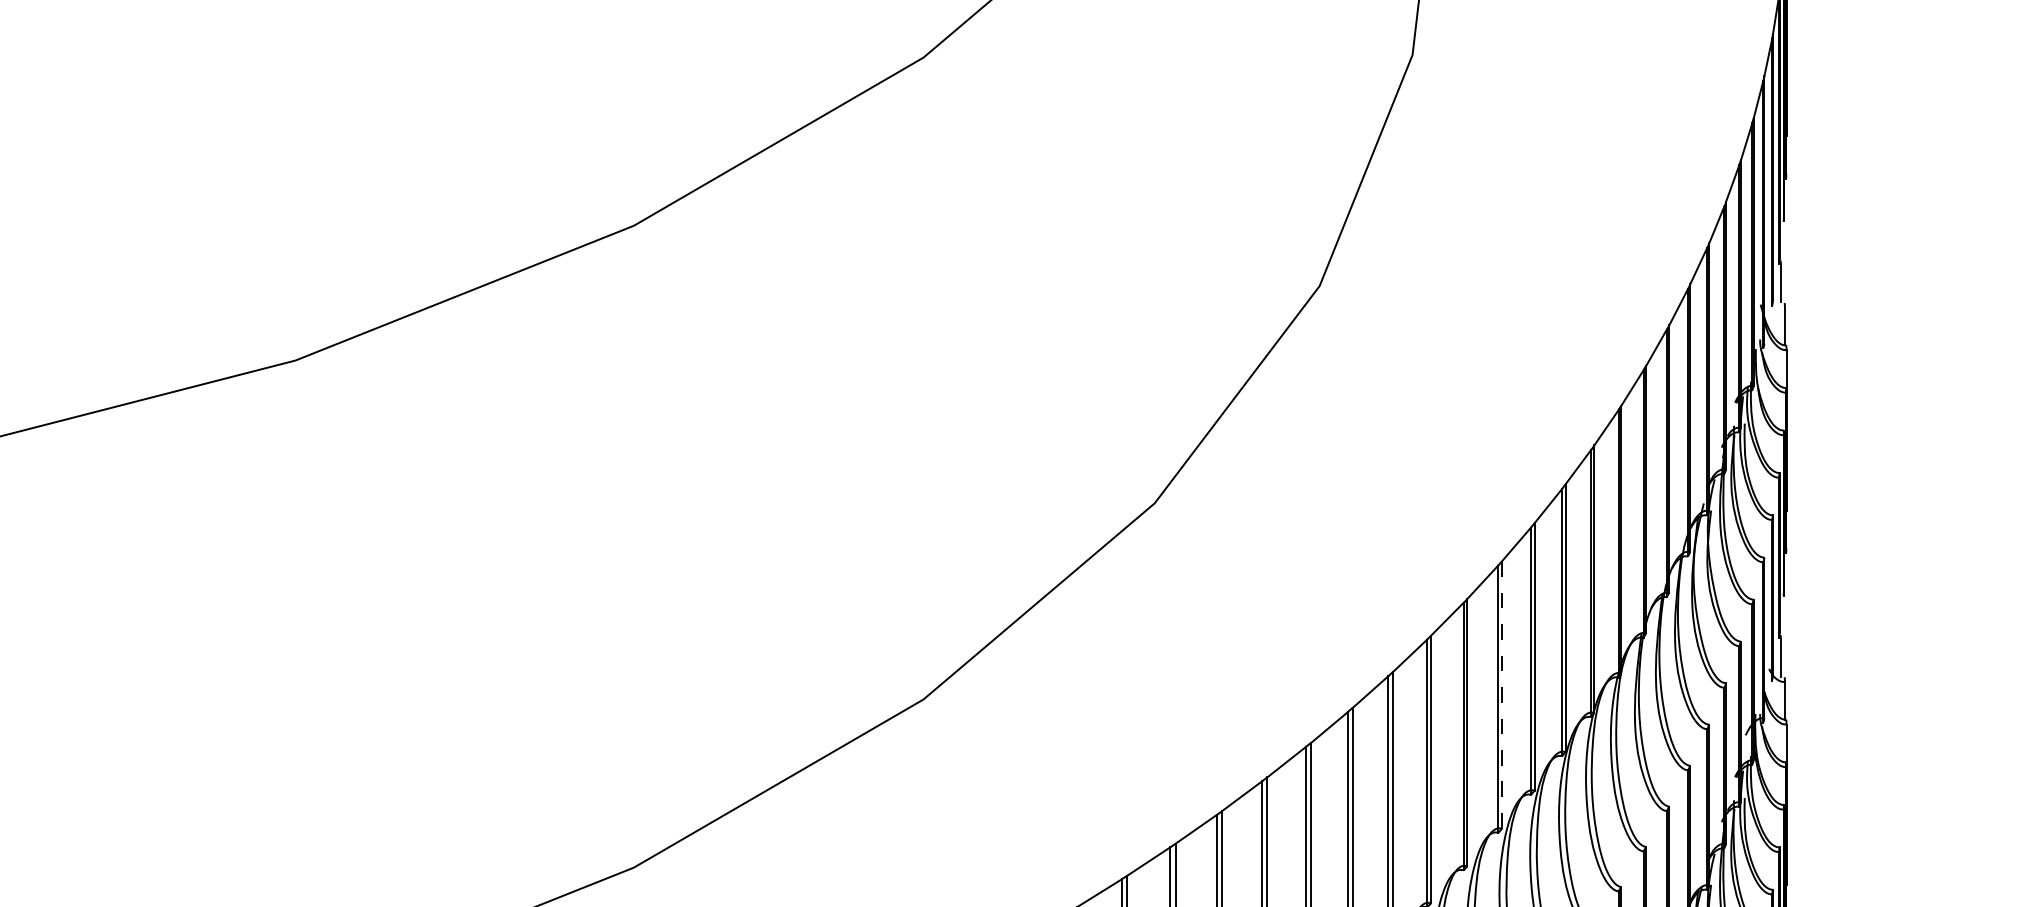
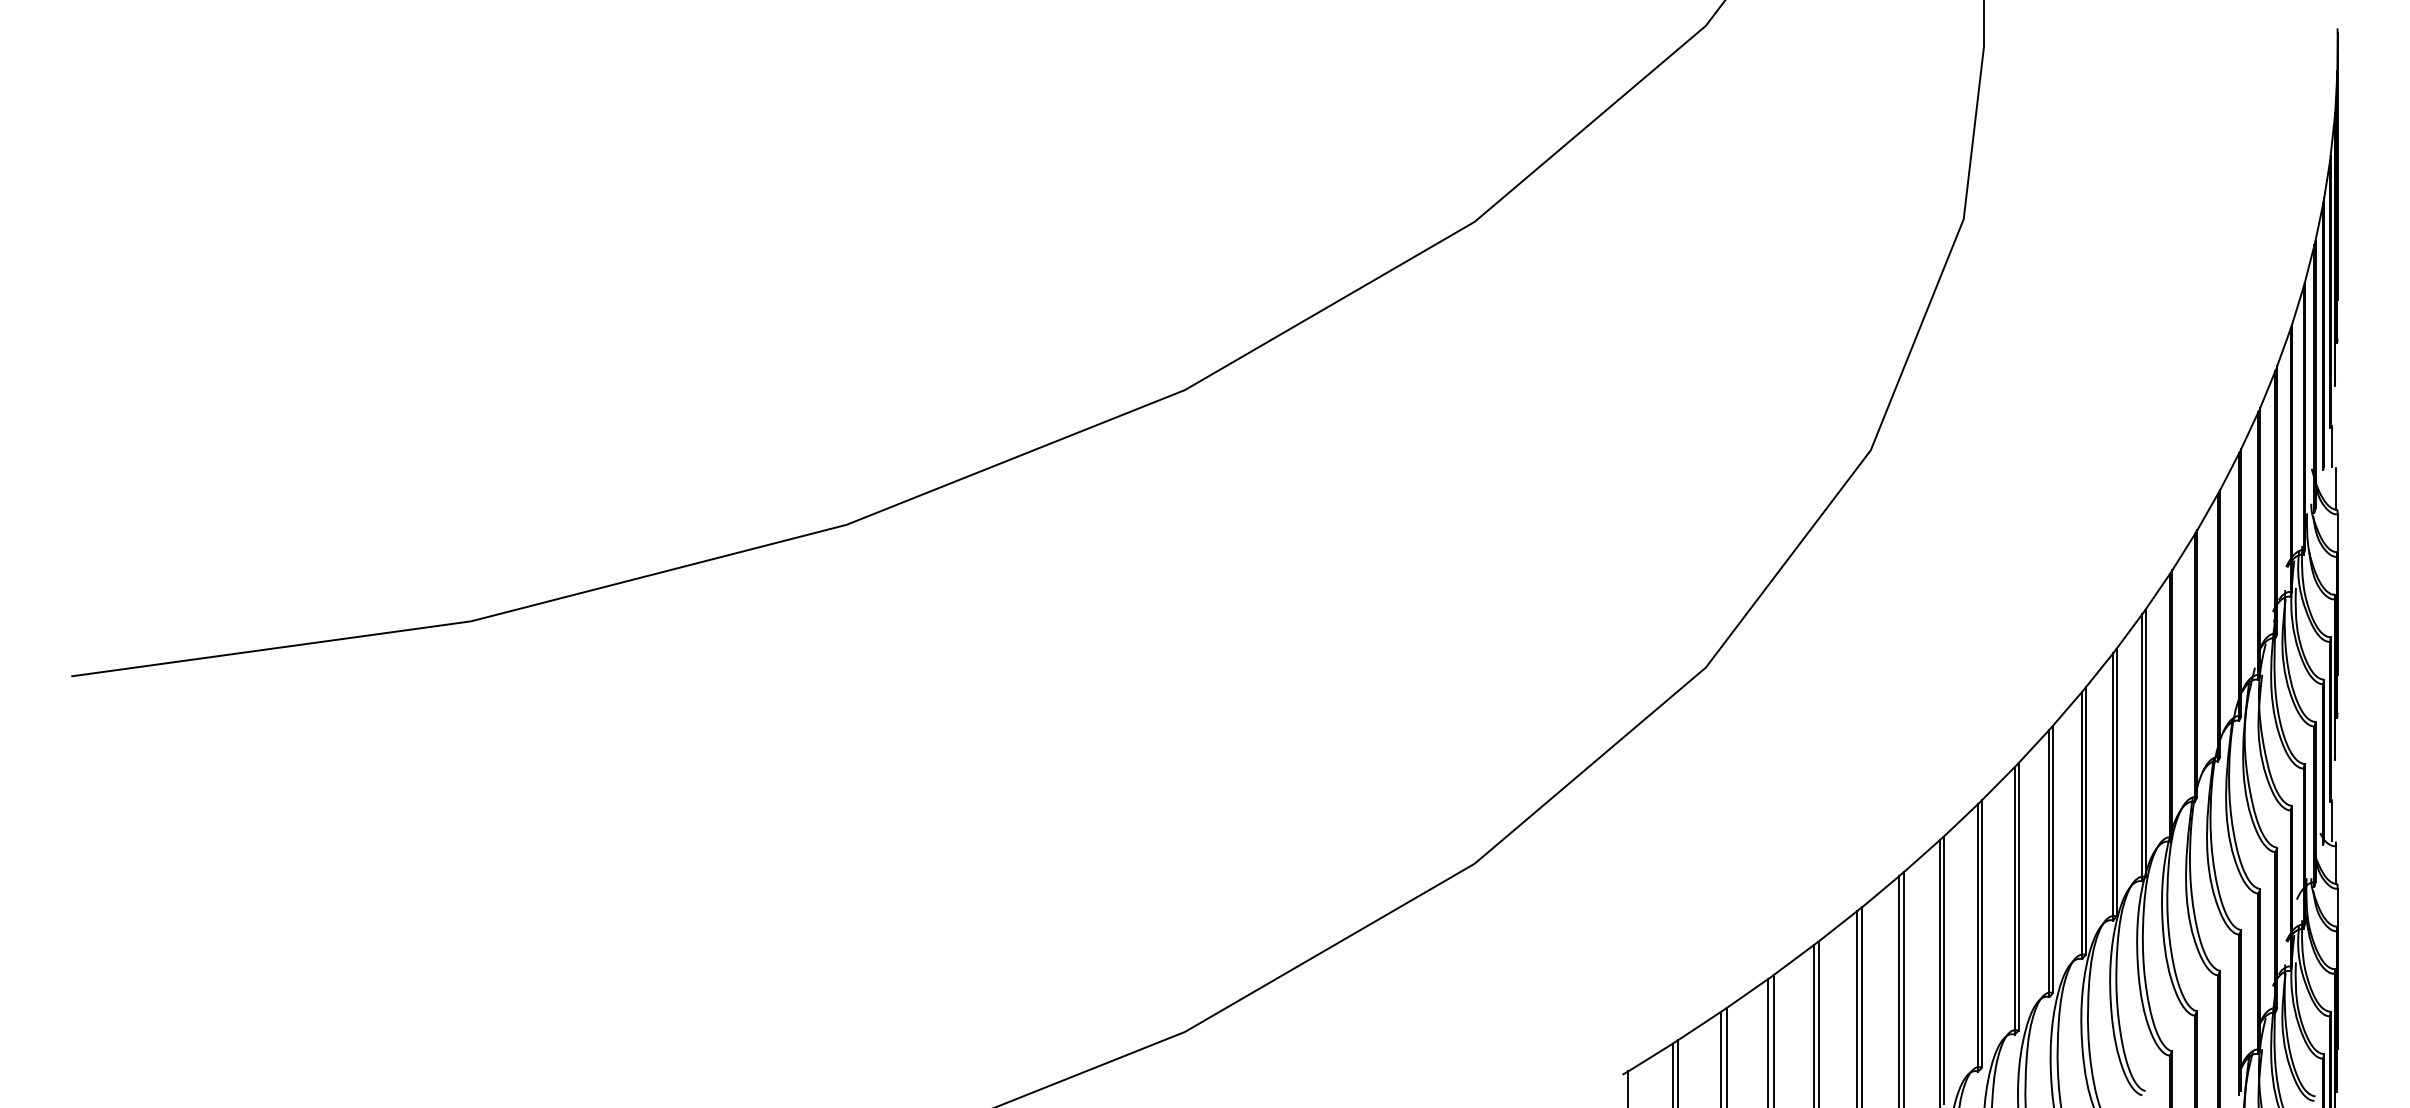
line: (1502, 695) -> (2053, 859), dashed -> solid

